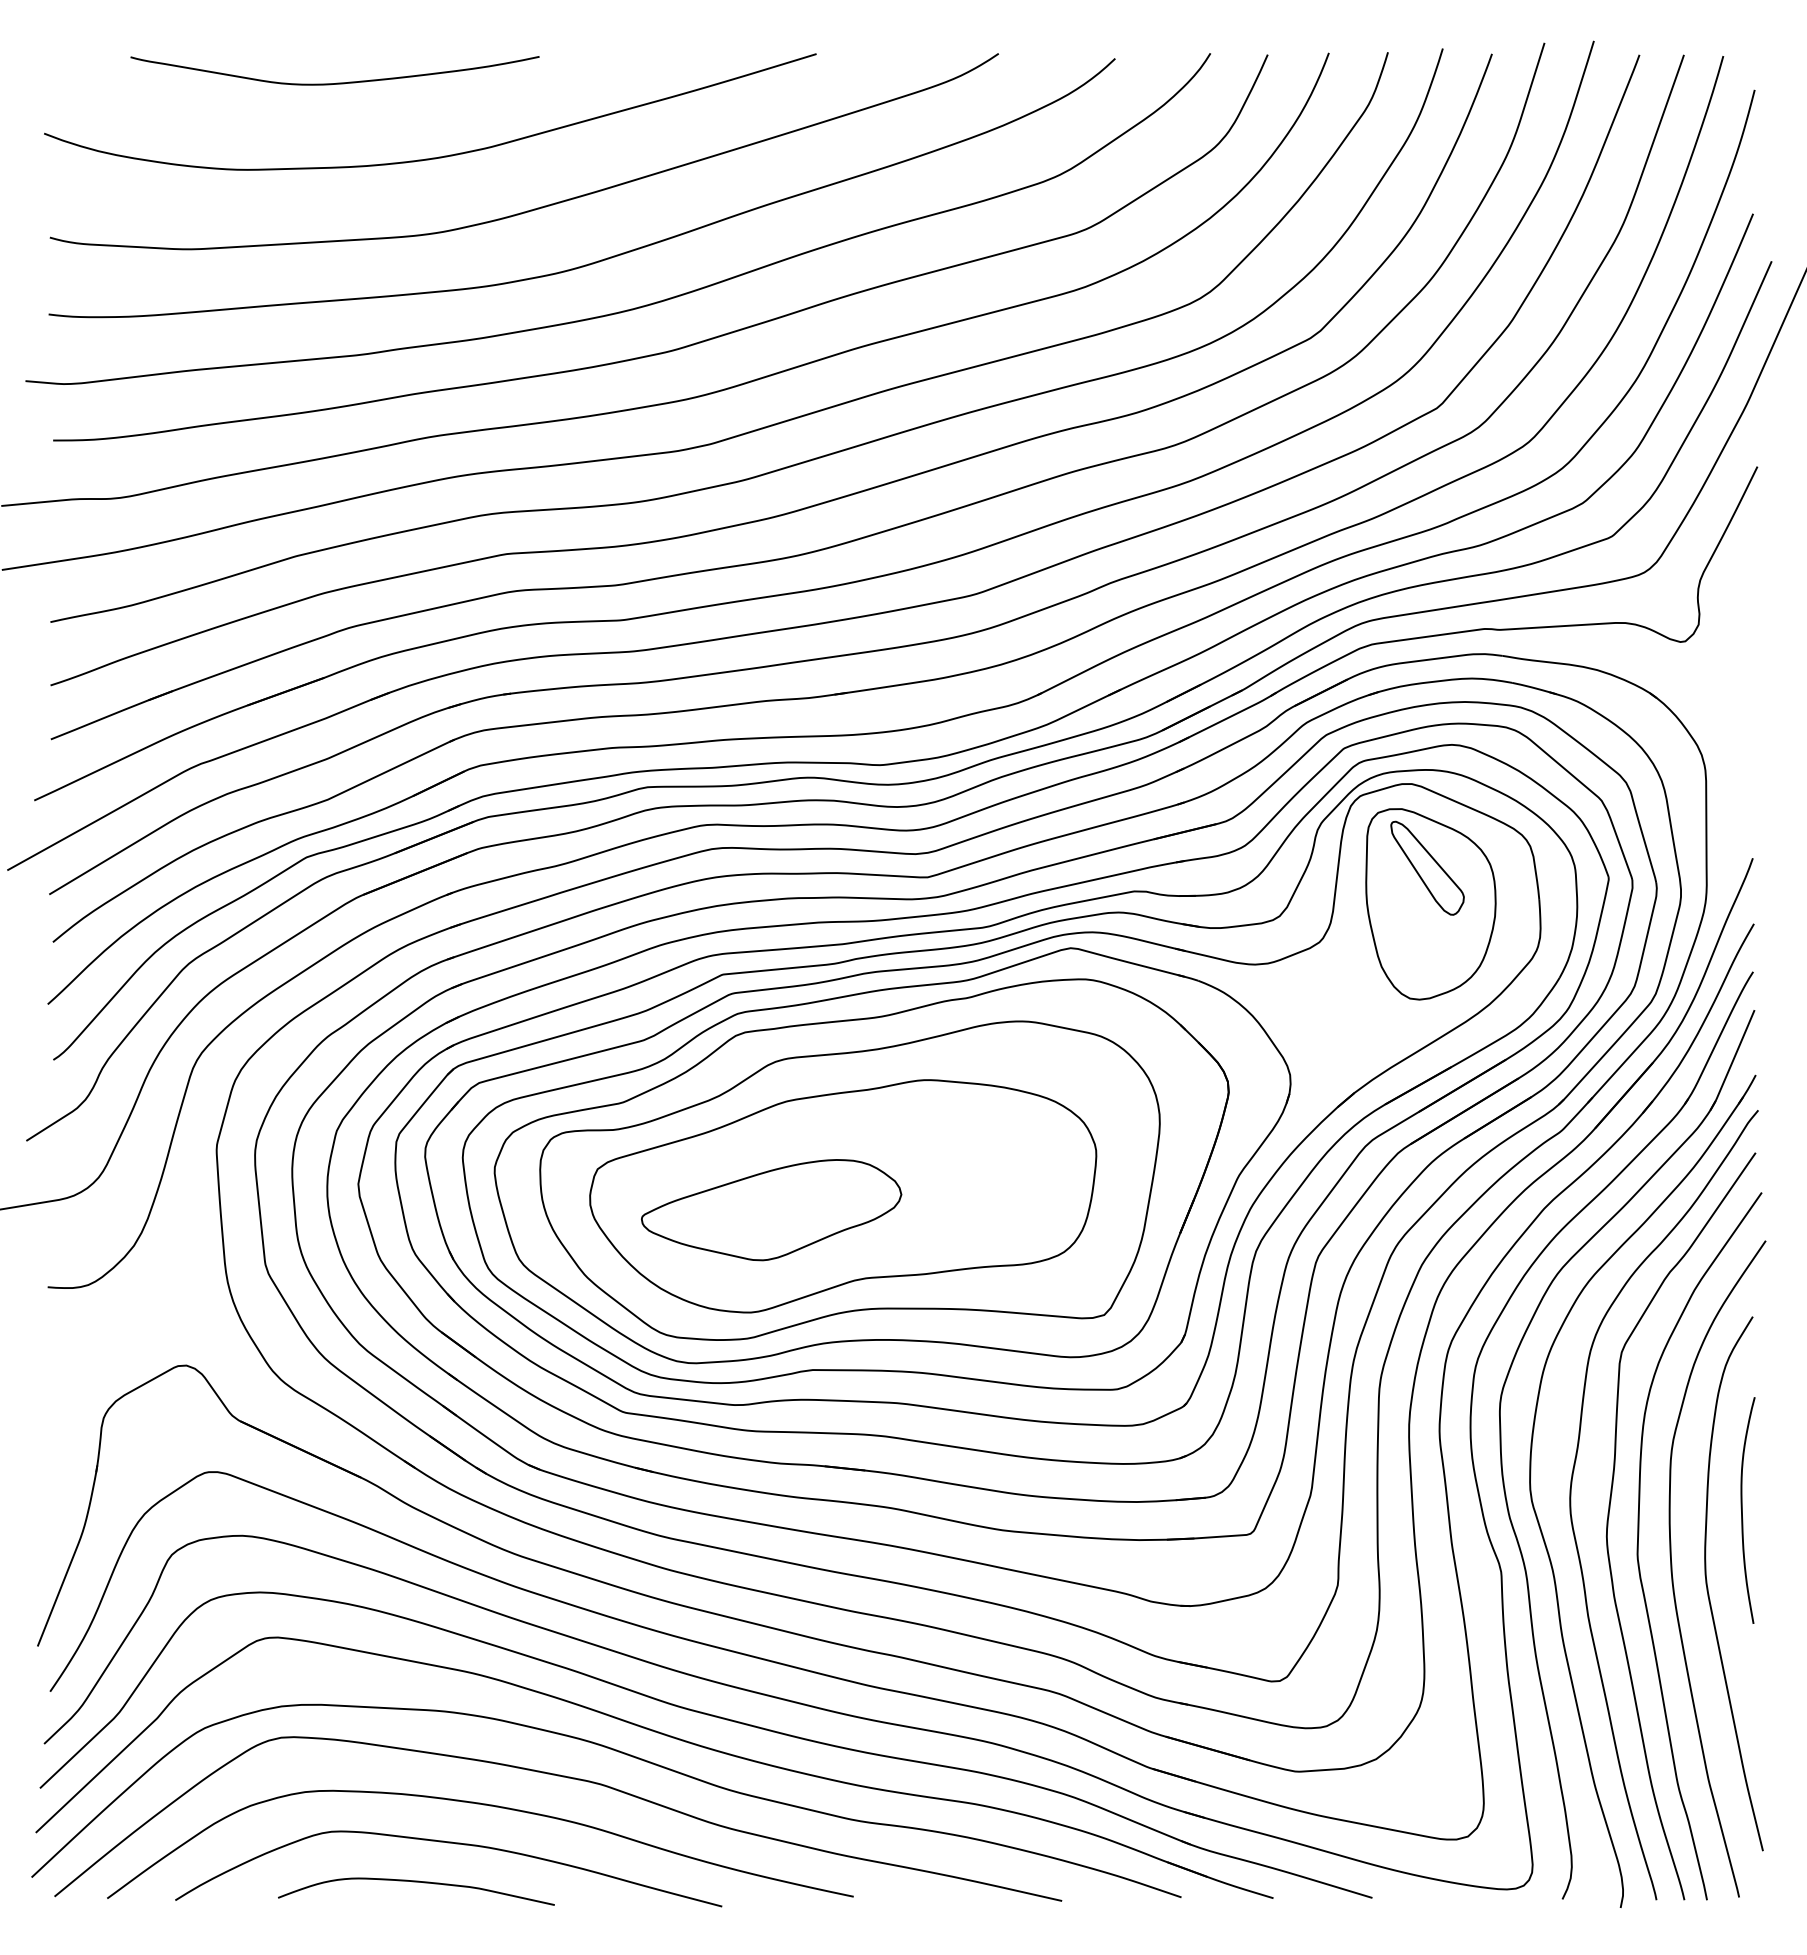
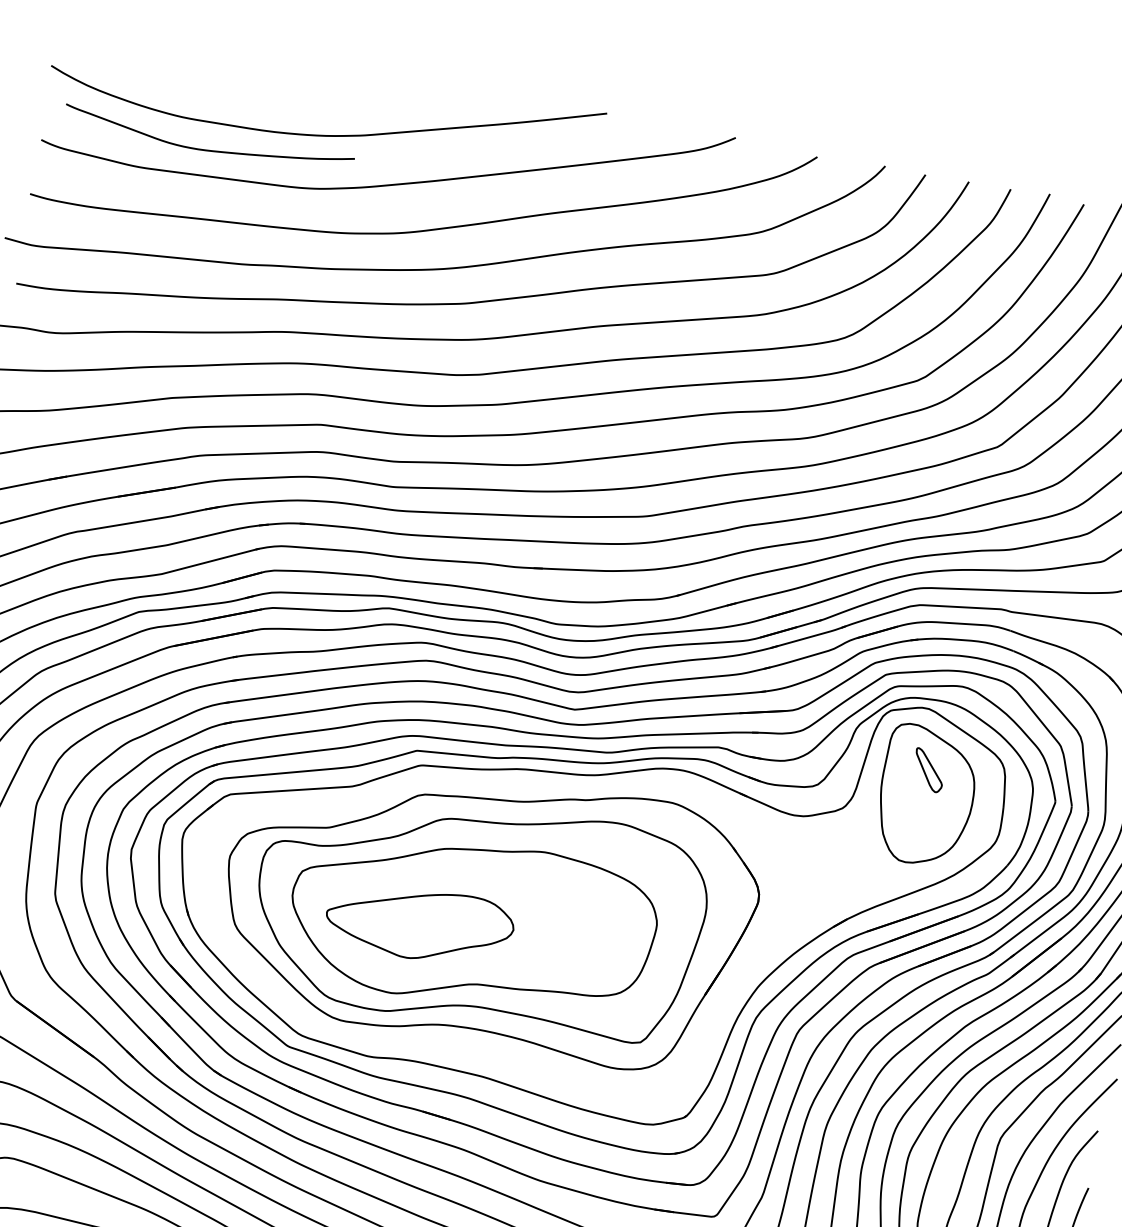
curve: (336, 82) -> (208, 149), moved
part: (1427, 867) -> (928, 770), size x0.6
part: (876, 1168) -> (499, 908), removed

